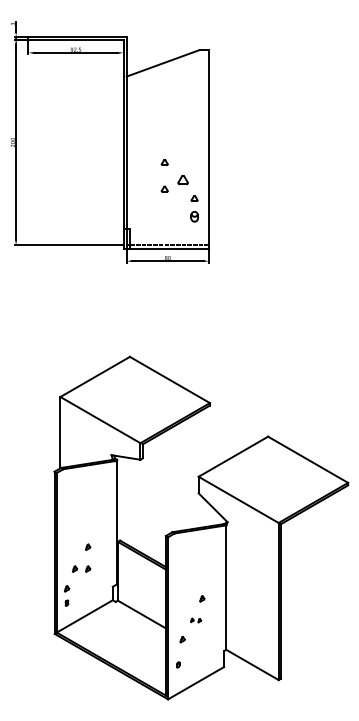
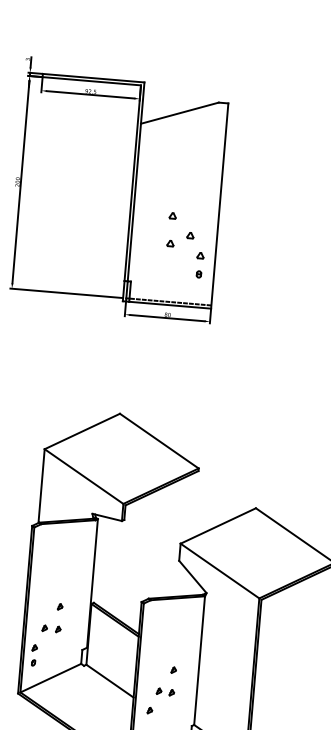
part: (183, 179) -> (190, 235), size x0.62
part: (194, 216) -> (198, 274), size x0.62
part: (195, 620) -> (164, 691), size x1.67

